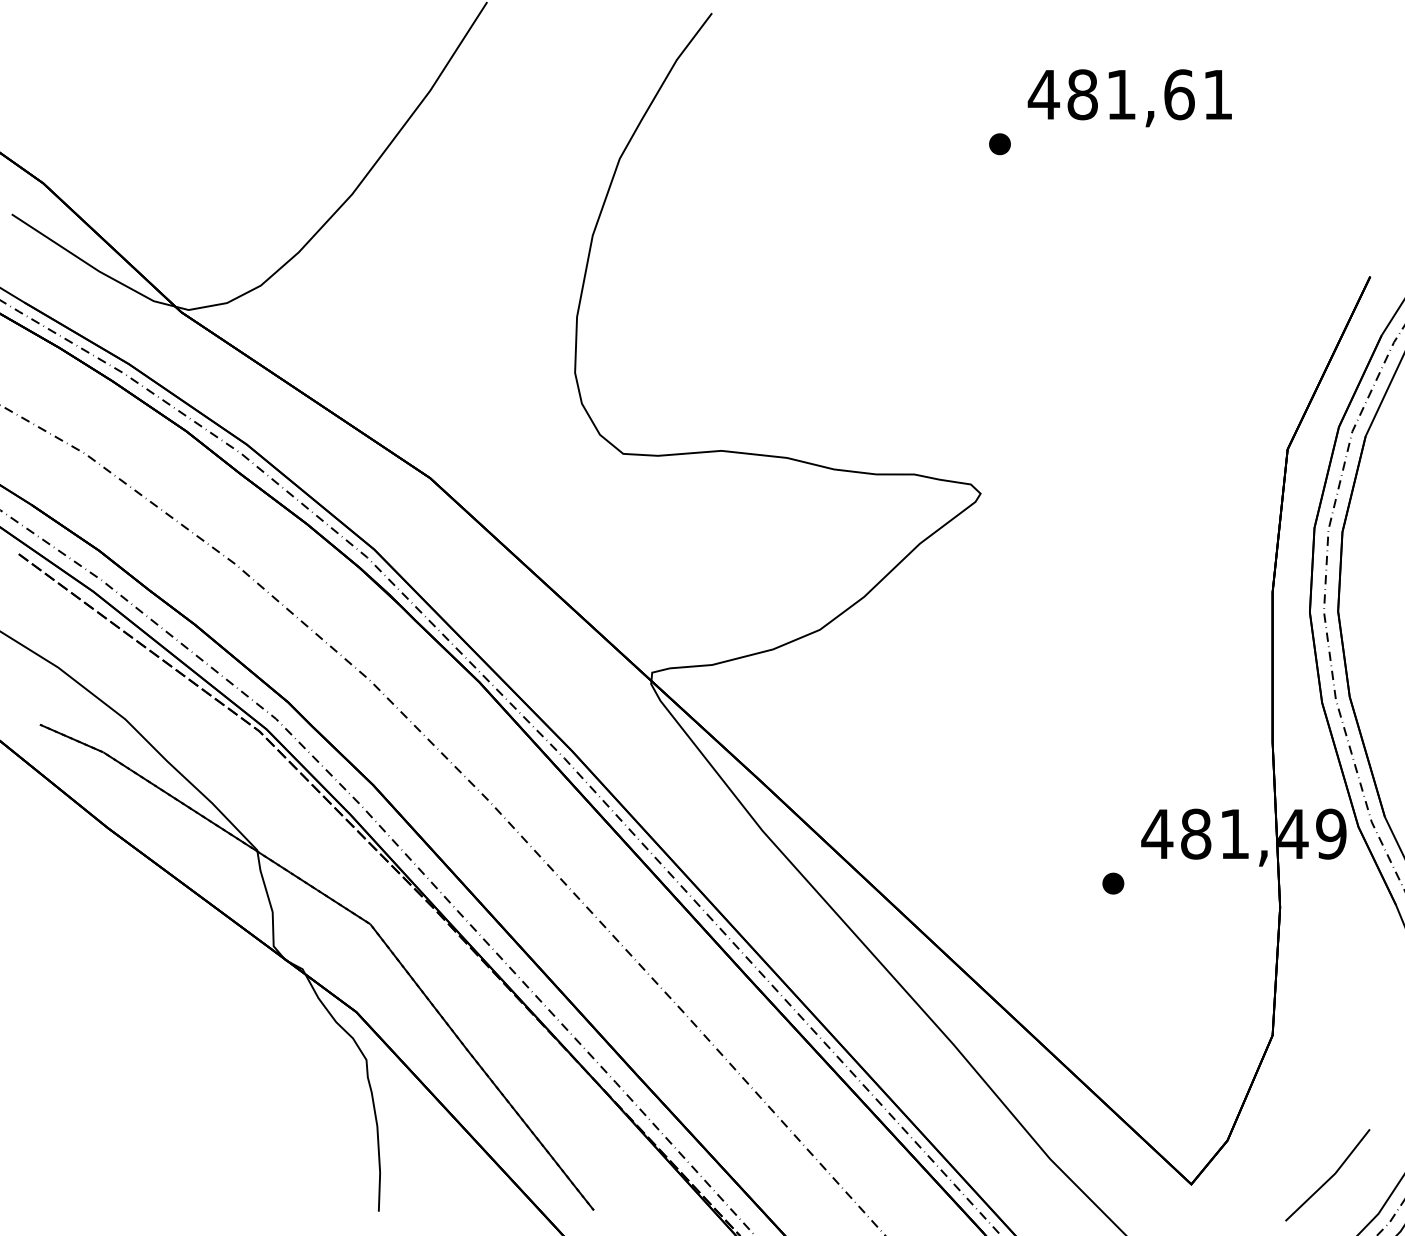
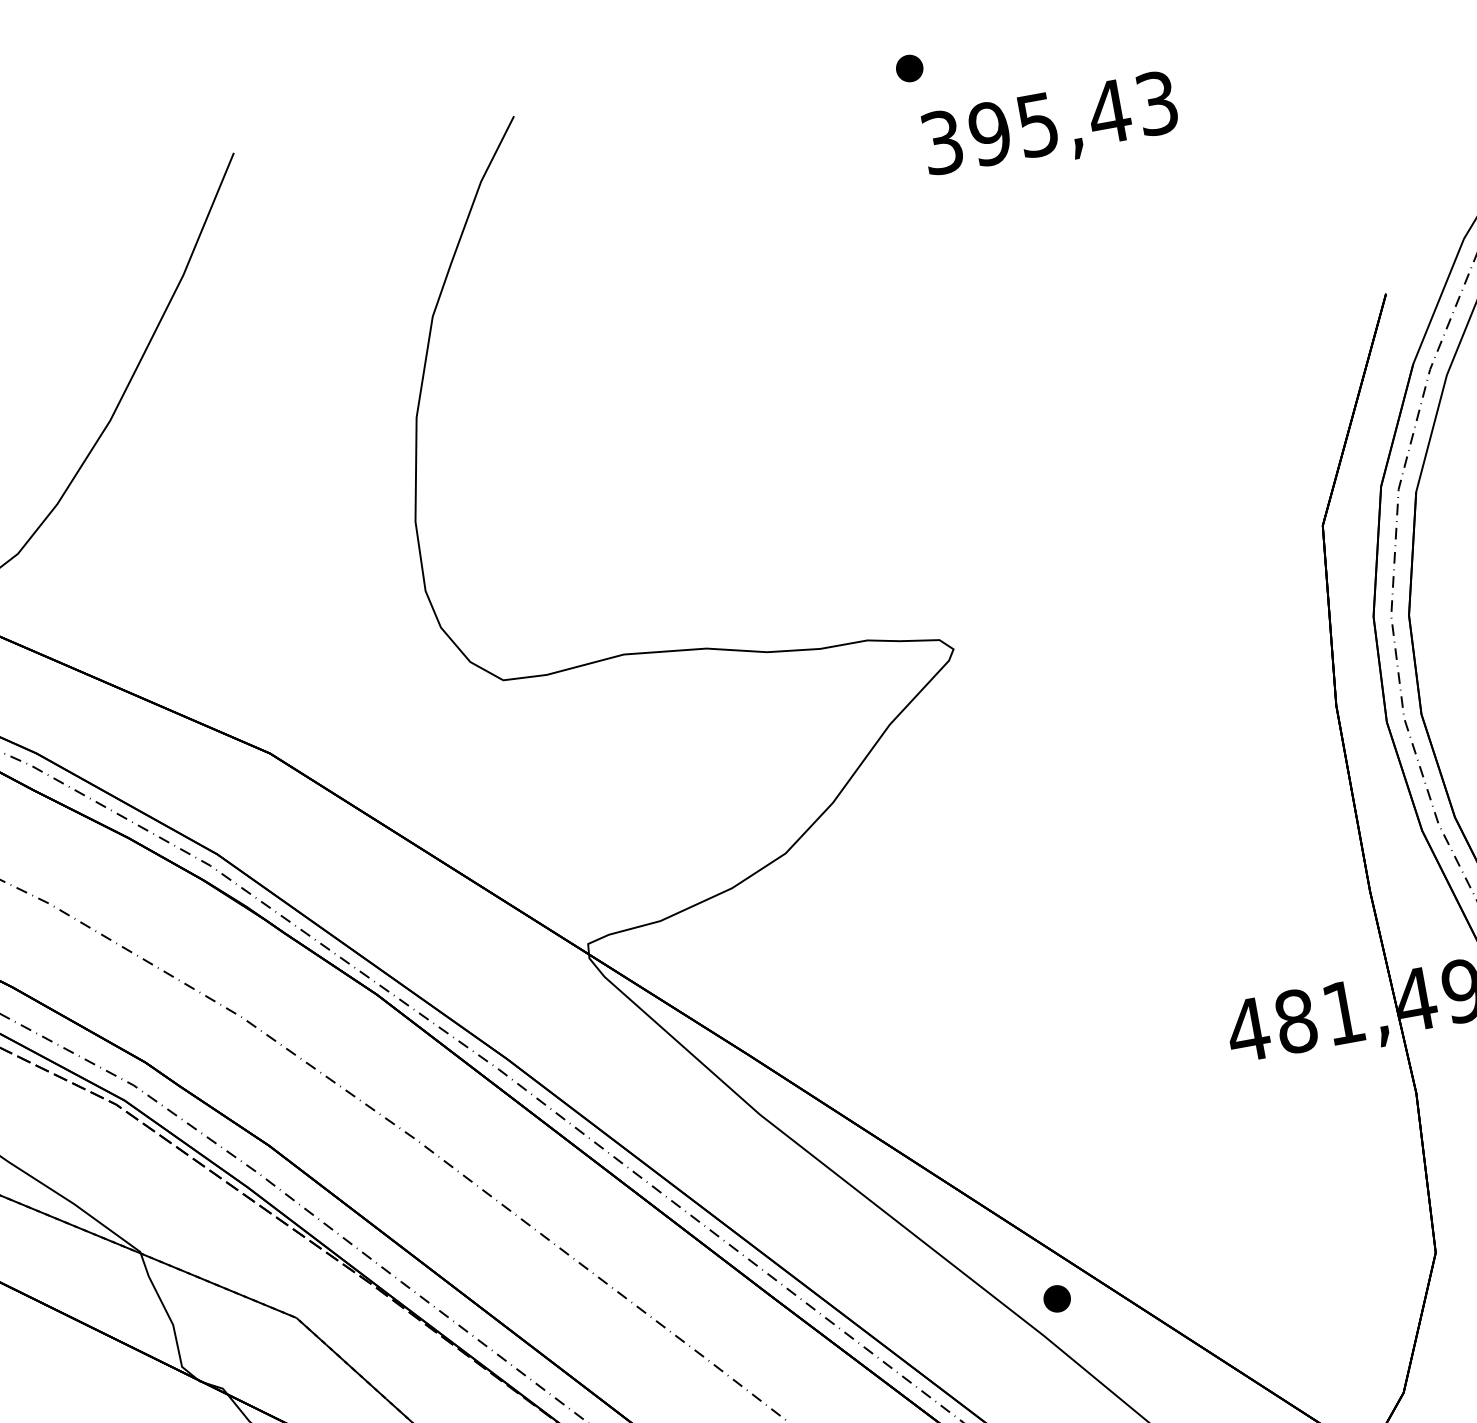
text: (1129, 94) -> (1047, 122), 481,61 -> 395,43
part: (999, 144) -> (909, 68), moved
part: (1113, 883) -> (1057, 1298), moved

